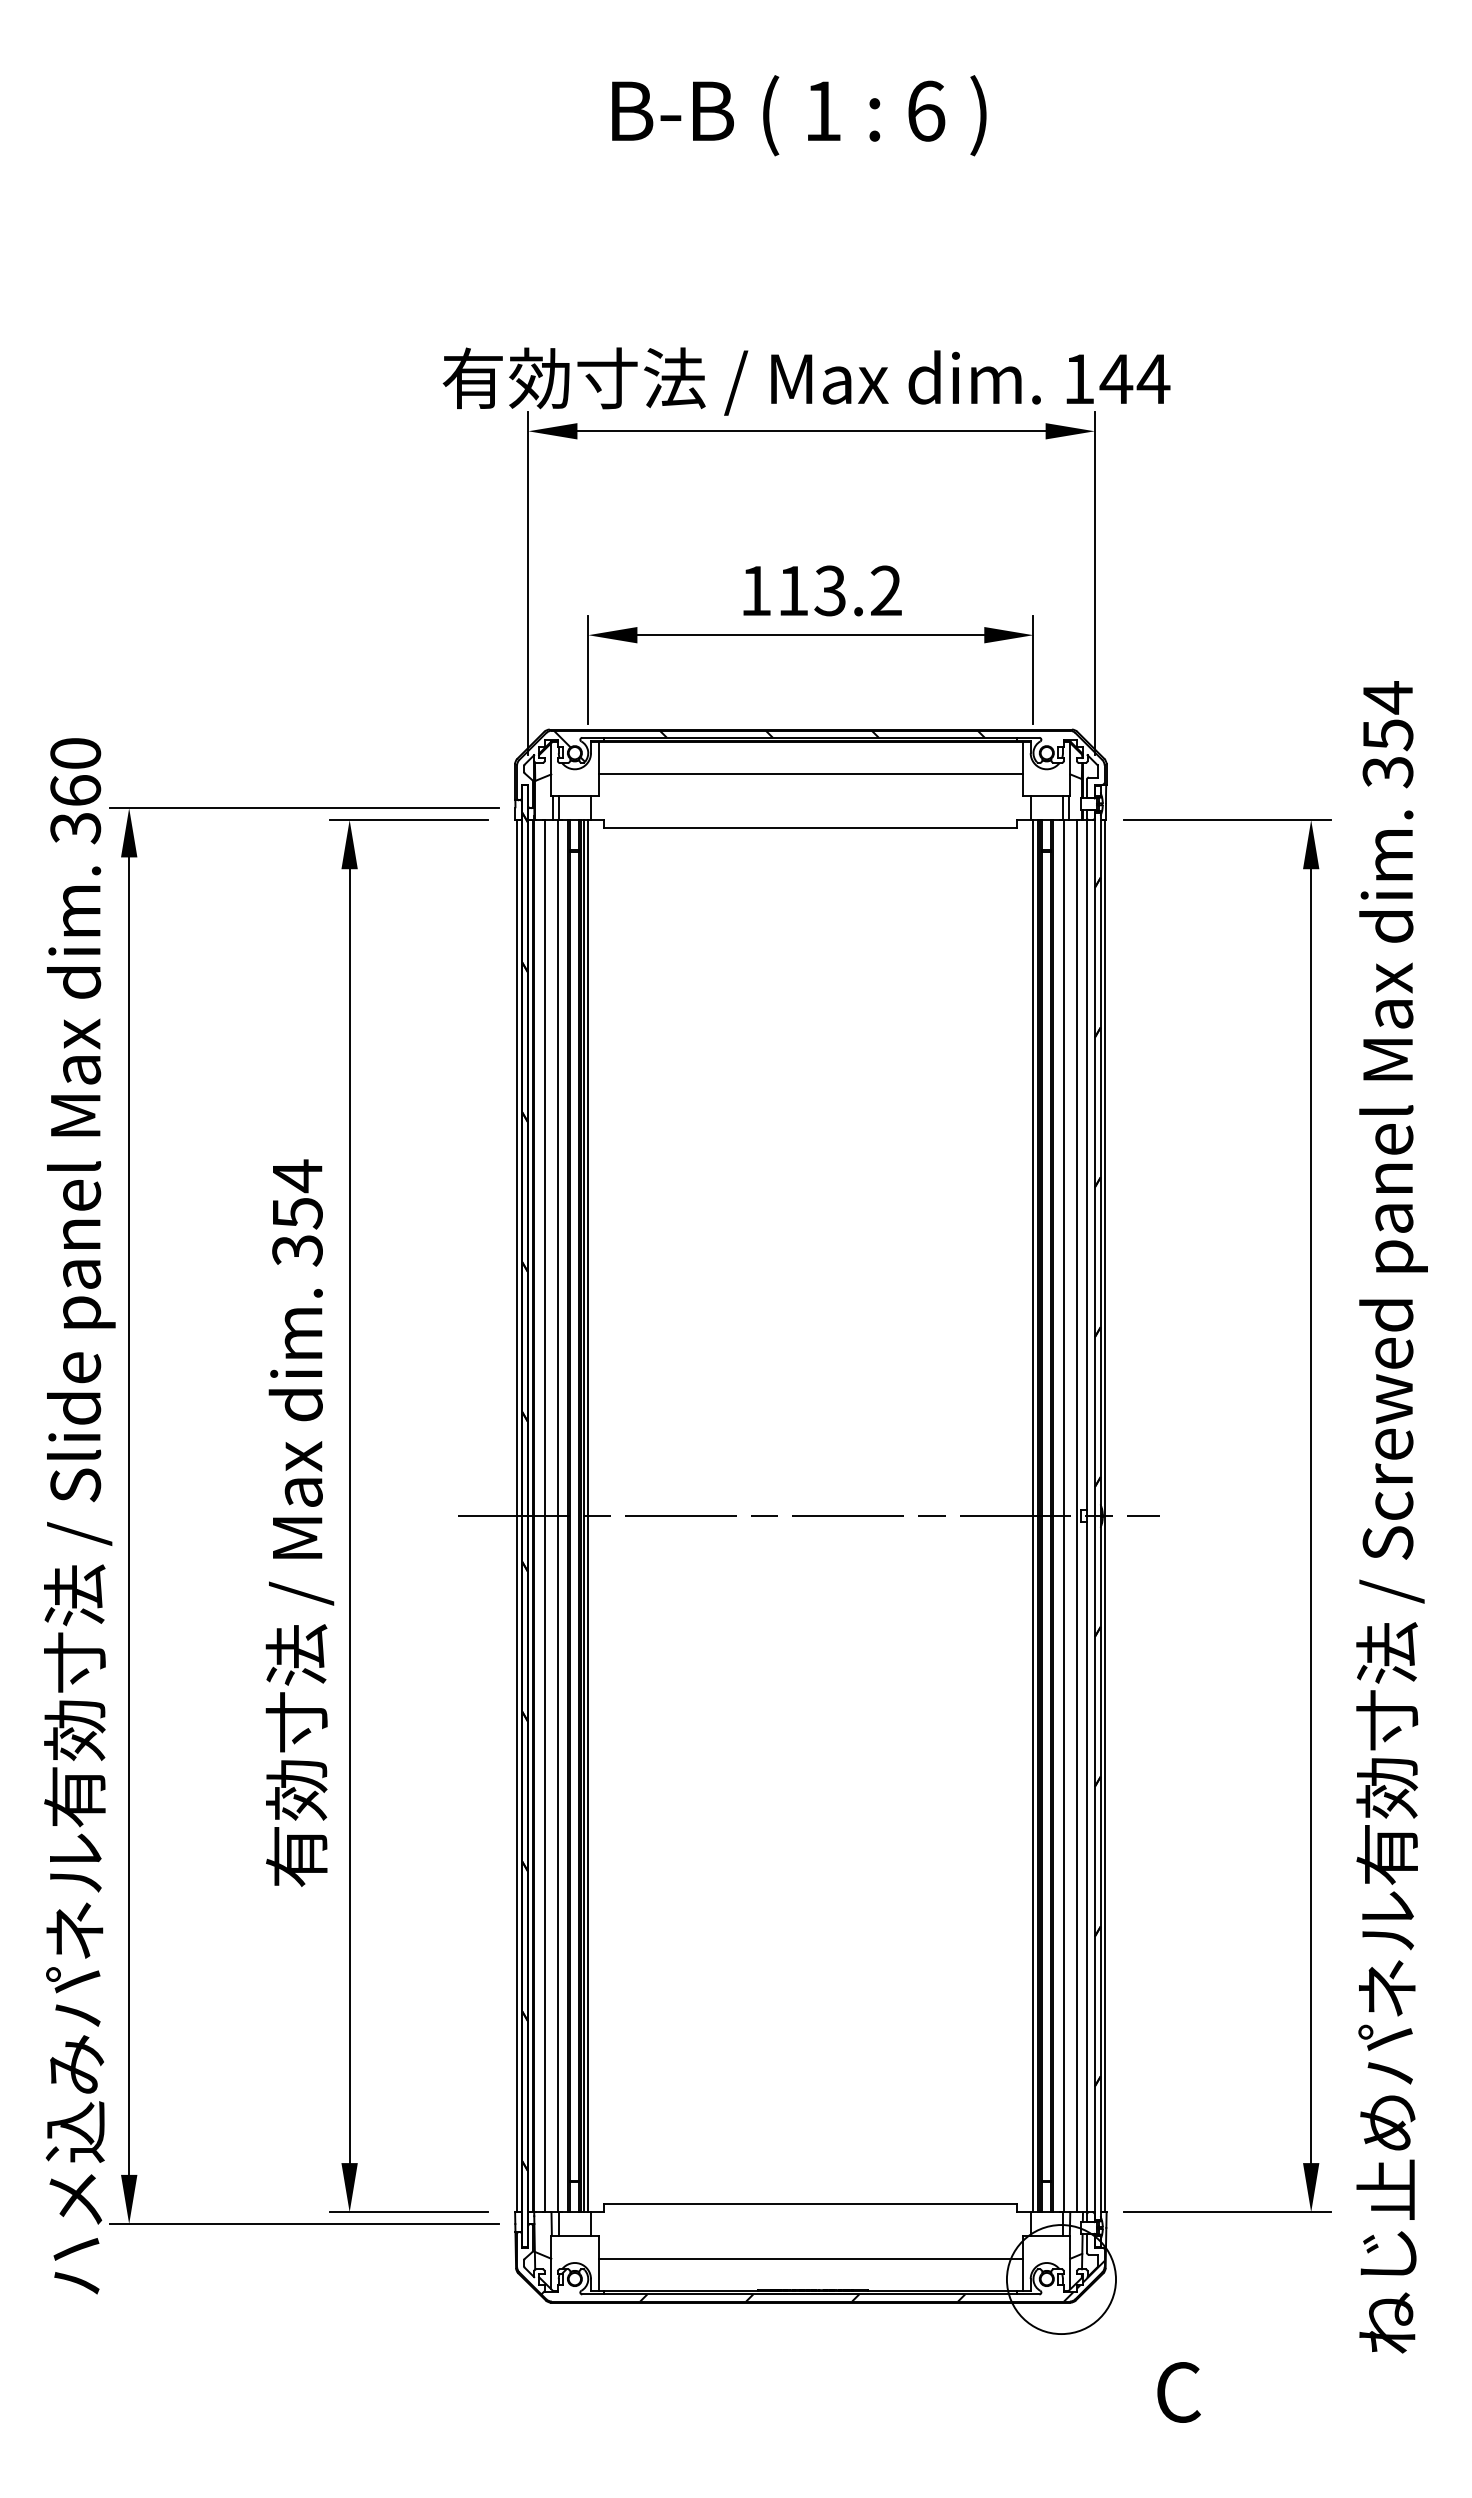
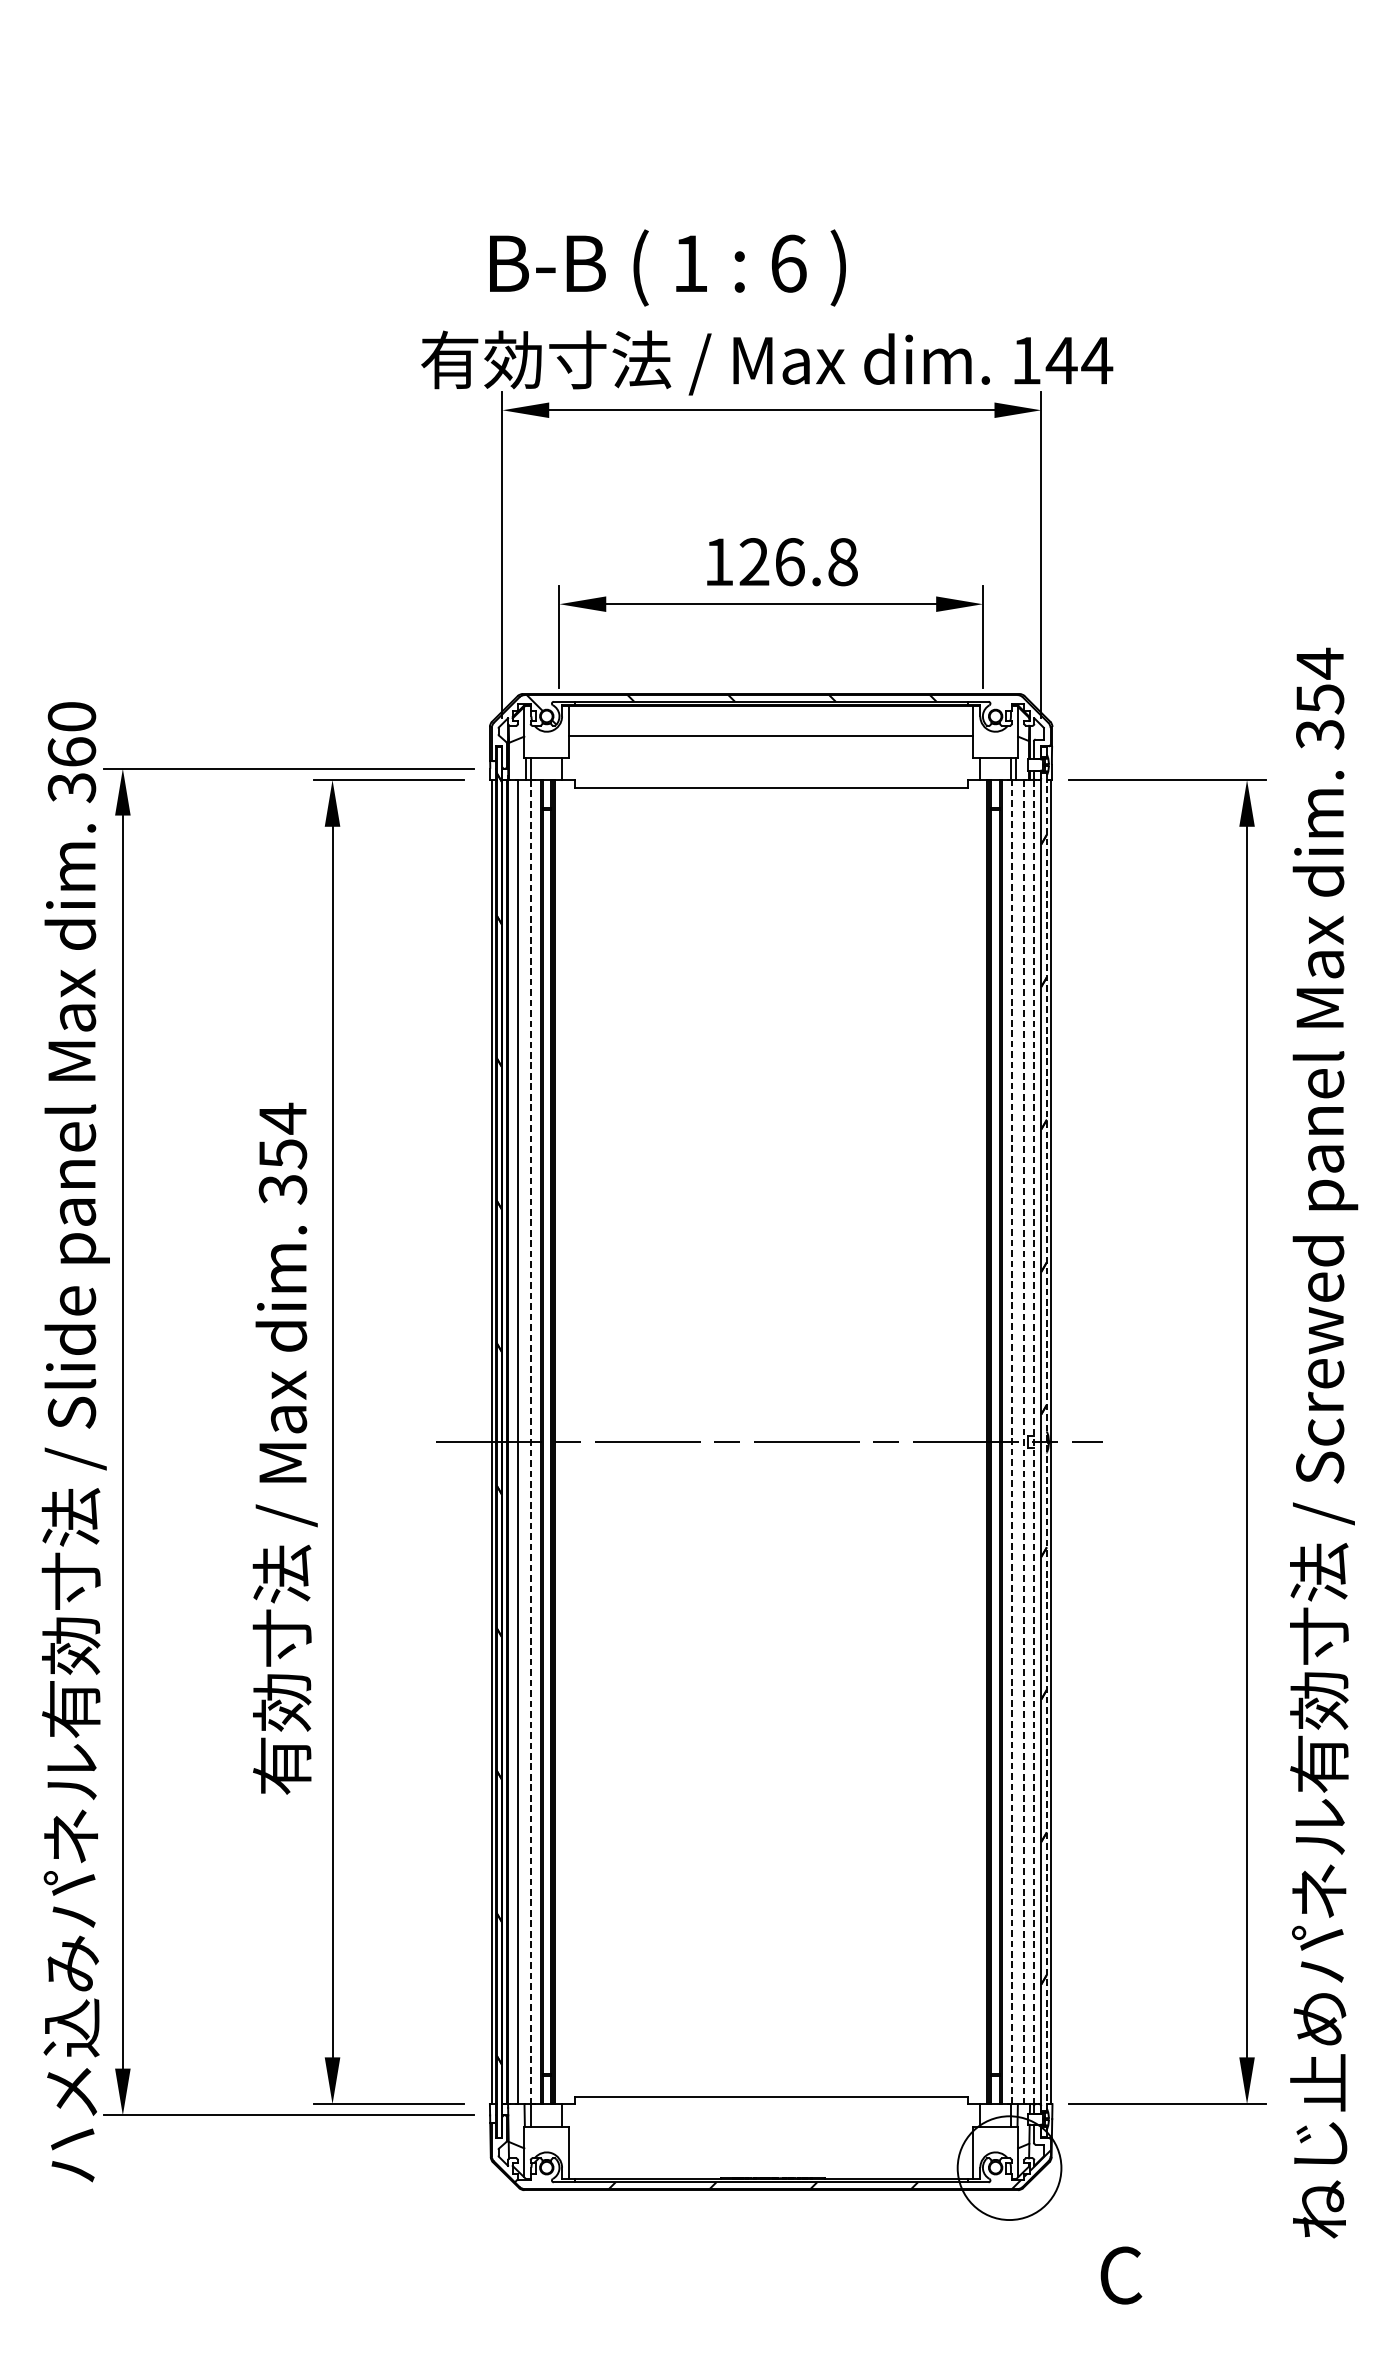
text: (799, 115) -> (668, 267), moved
text: (839, 590) -> (798, 561), 113.2 -> 126.8
line: (1063, 1515) -> (1011, 1441), solid -> dashed
line: (557, 1516) -> (530, 1442), solid -> dashed
line: (588, 1516) -> (559, 1442), removed
line: (1033, 1516) -> (982, 1442), removed
line: (1077, 1516) -> (1024, 1442), solid -> dashed
line: (1086, 1516) -> (1033, 1442), solid -> dashed
line: (1100, 1516) -> (1046, 1442), solid -> dashed
line: (810, 2259) -> (770, 2149), removed

